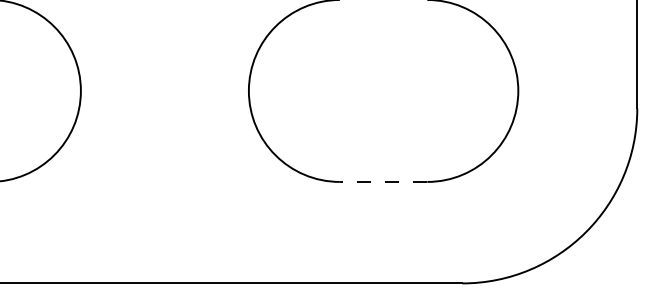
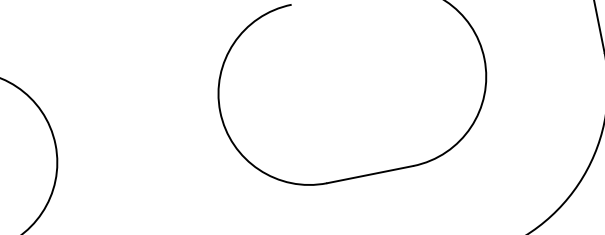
line: (383, 181) -> (370, 174), dashed -> solid

